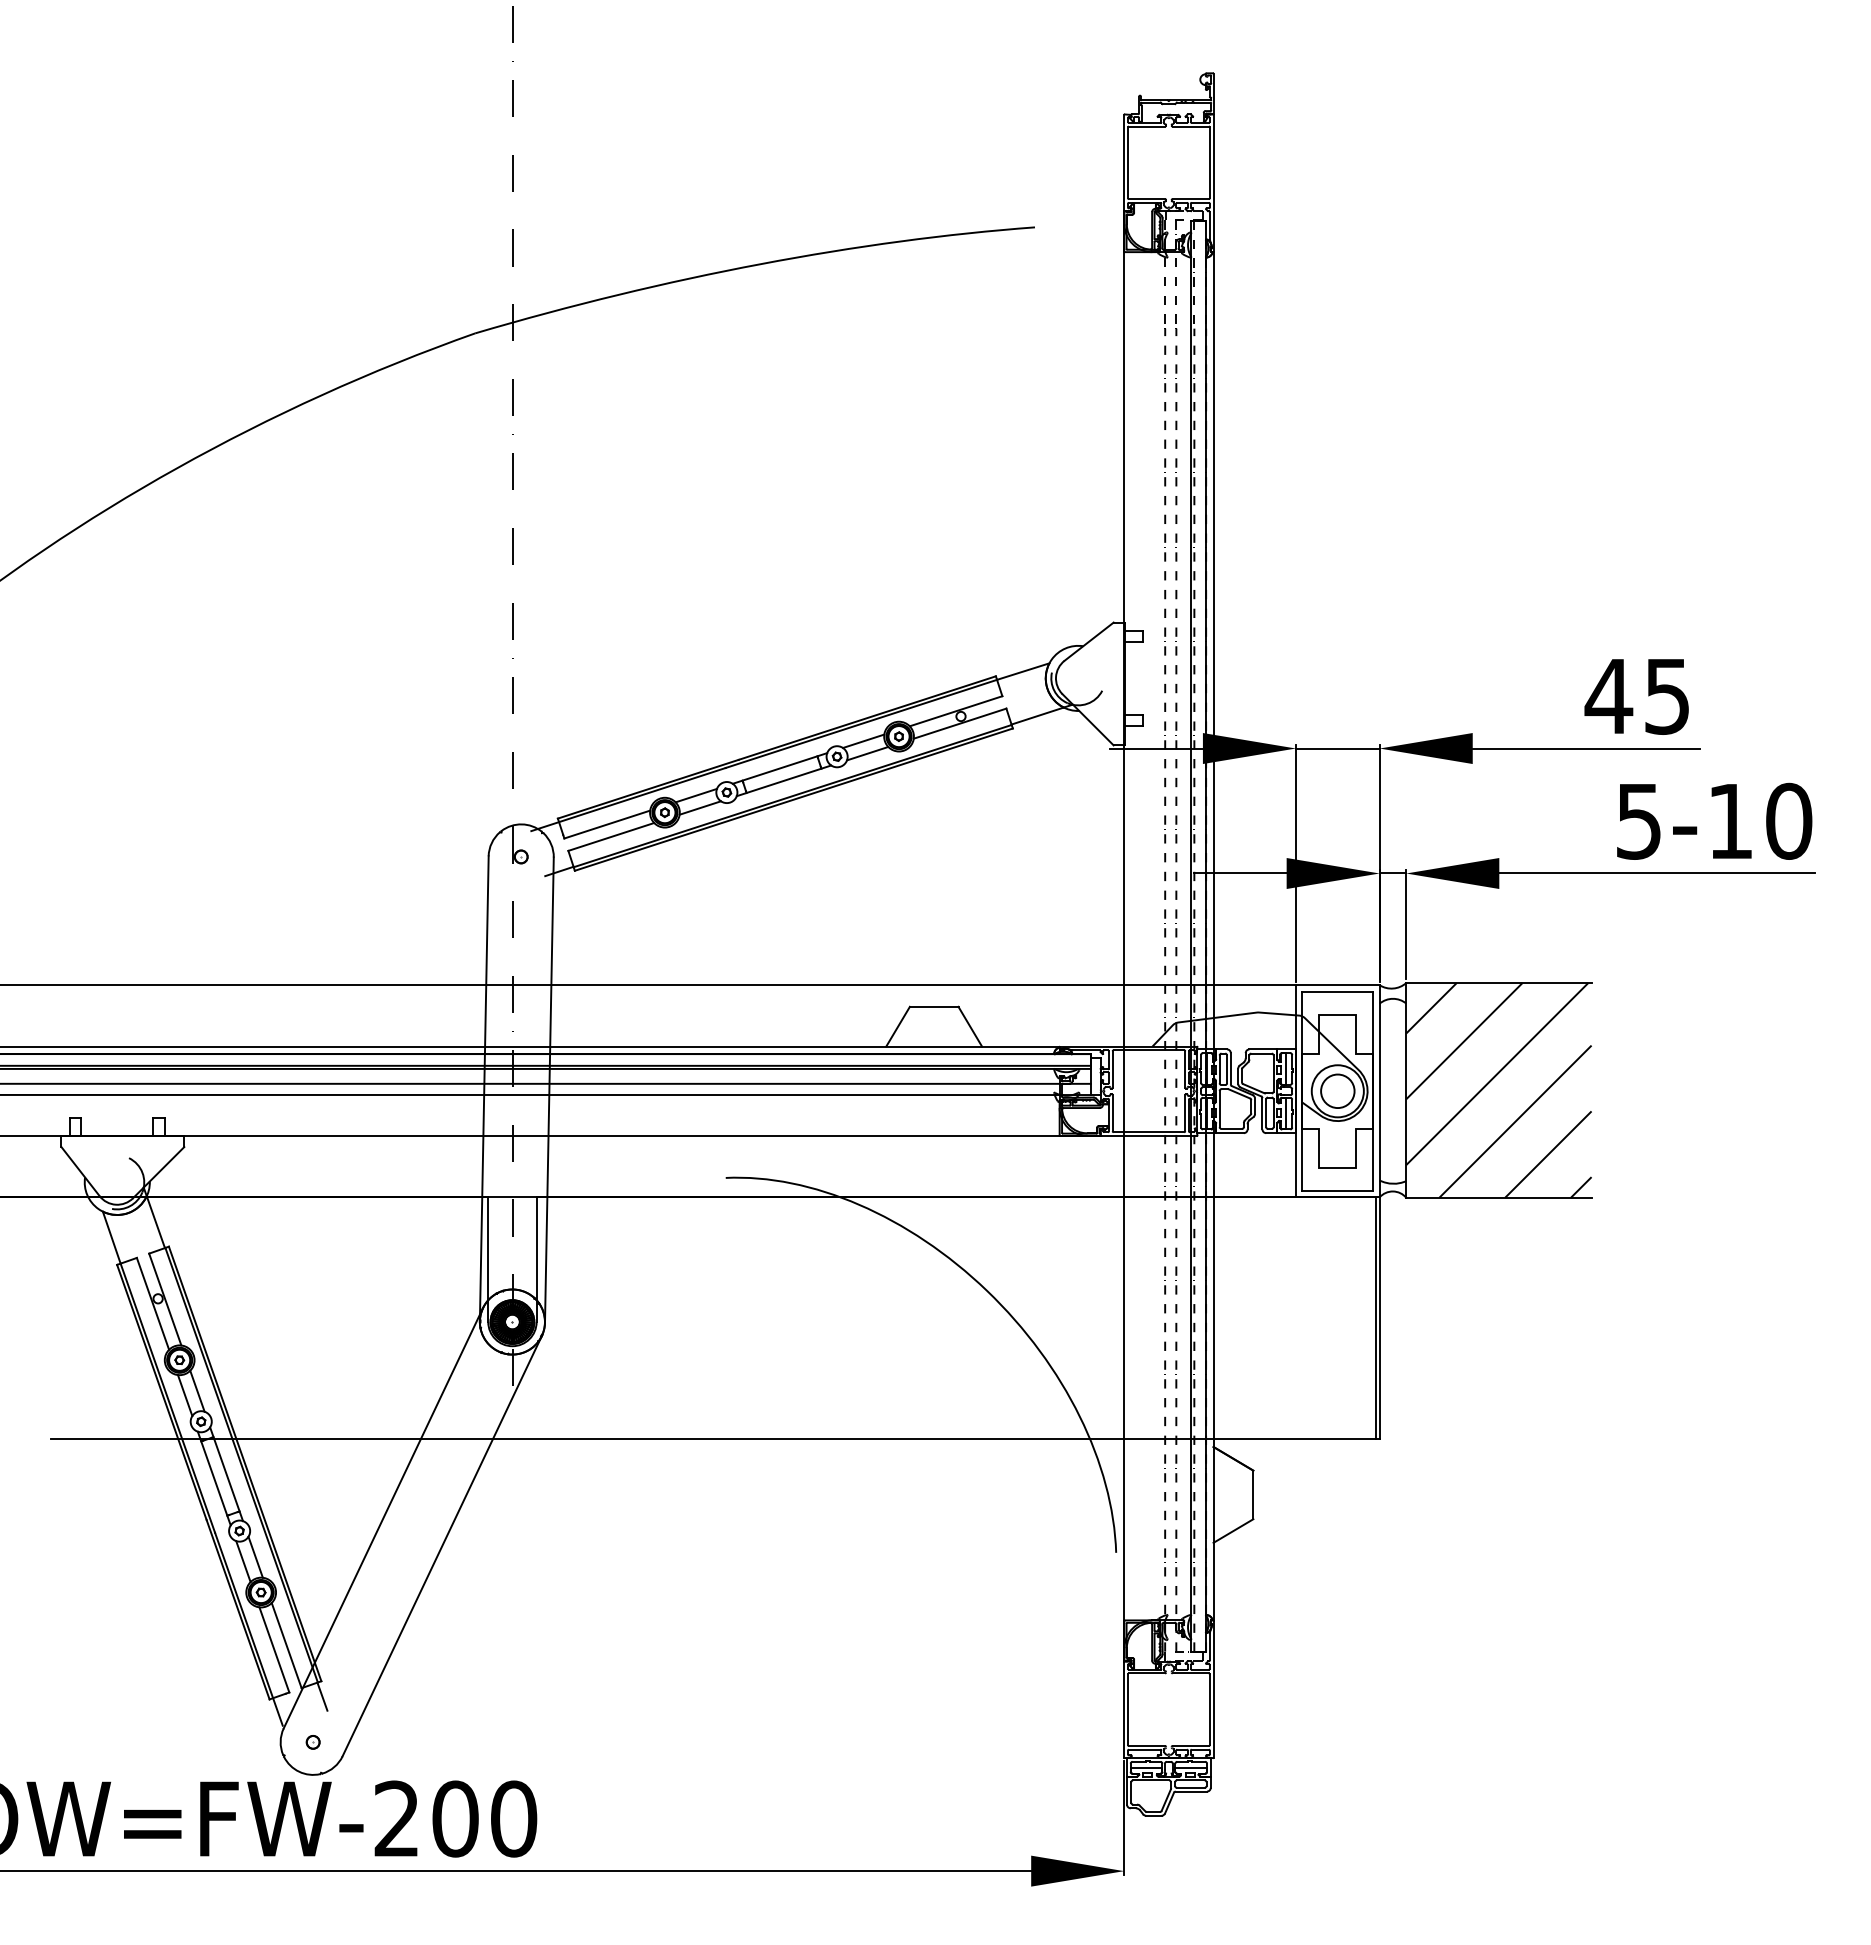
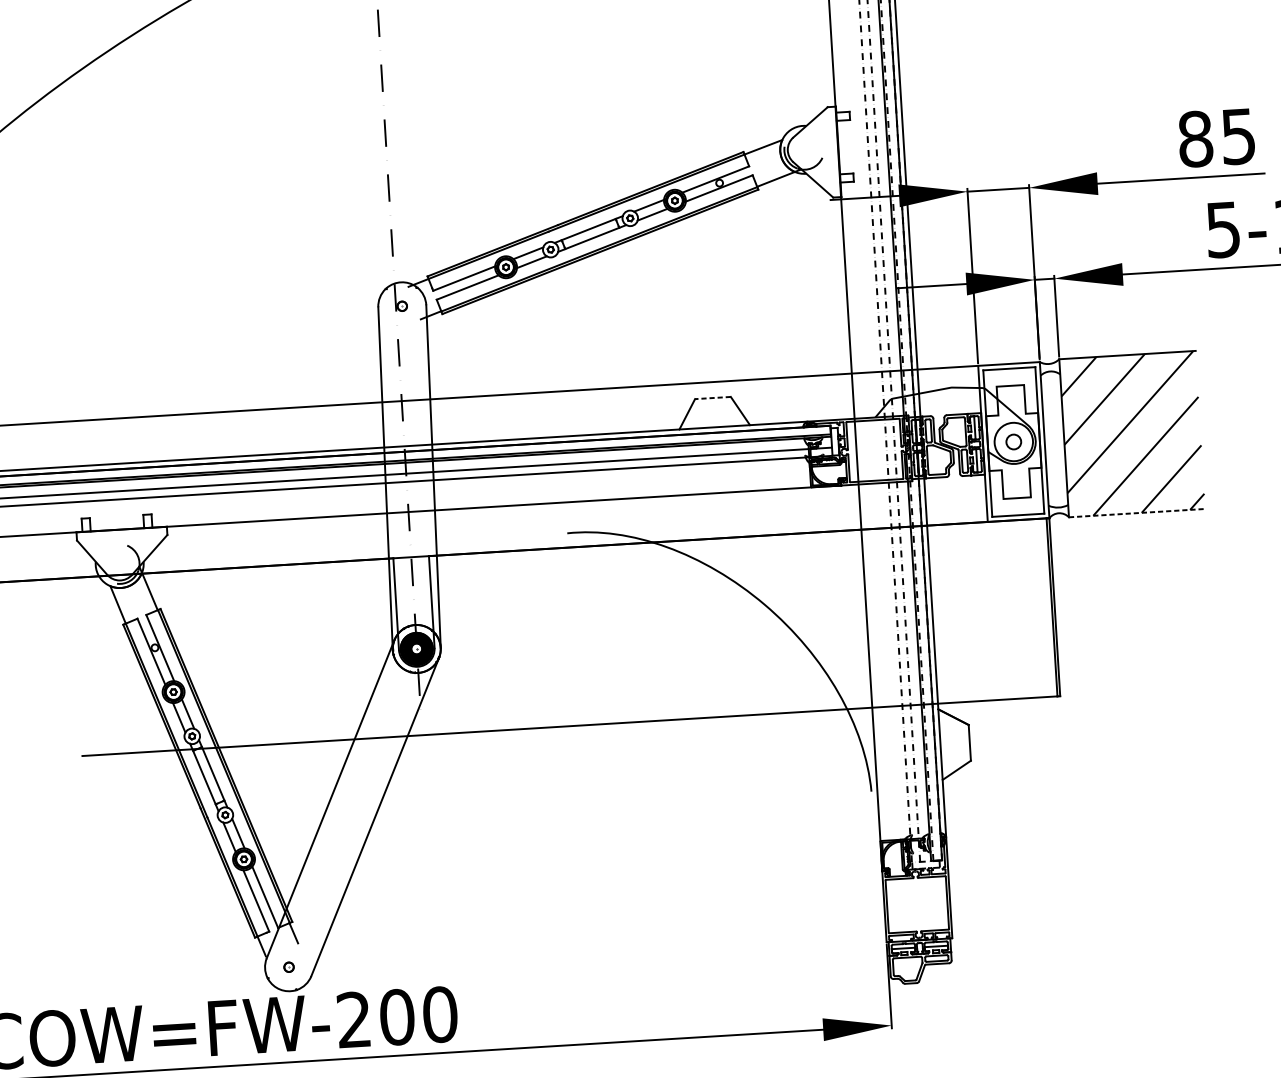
text: (1608, 695) -> (1195, 138), 45 -> 85
line: (933, 1006) -> (712, 397), solid -> dashed
circle: (1337, 1091) -> (1013, 442), size x0.6
line: (1498, 1197) -> (1136, 512), solid -> dashed

